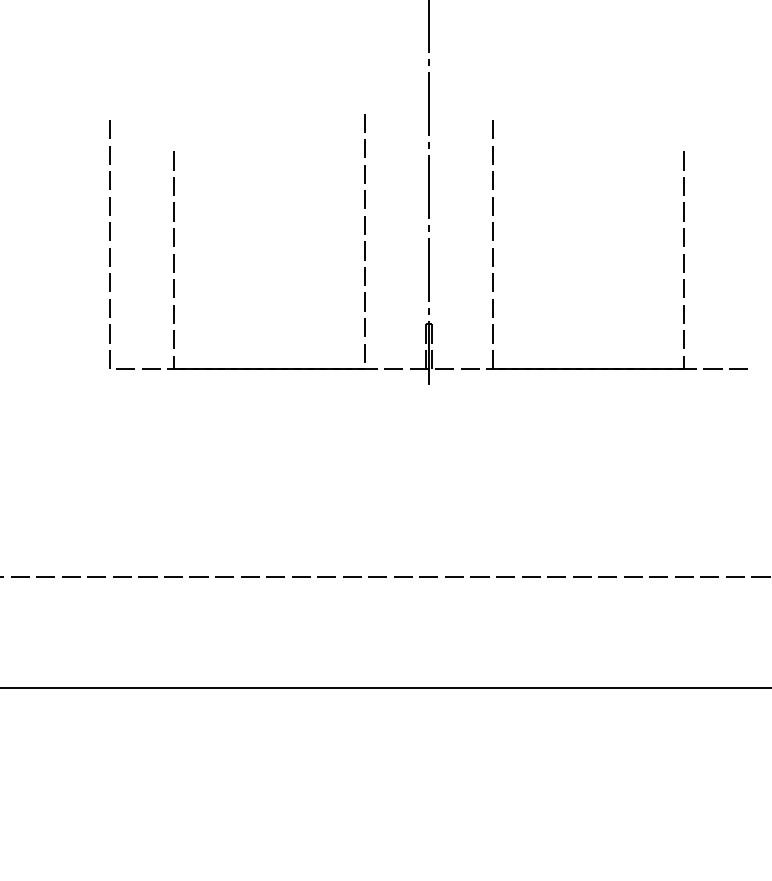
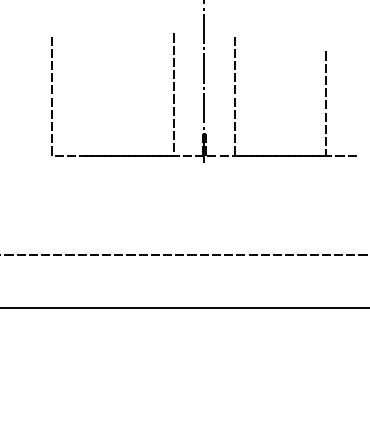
line: (174, 260) -> (82, 103), removed

